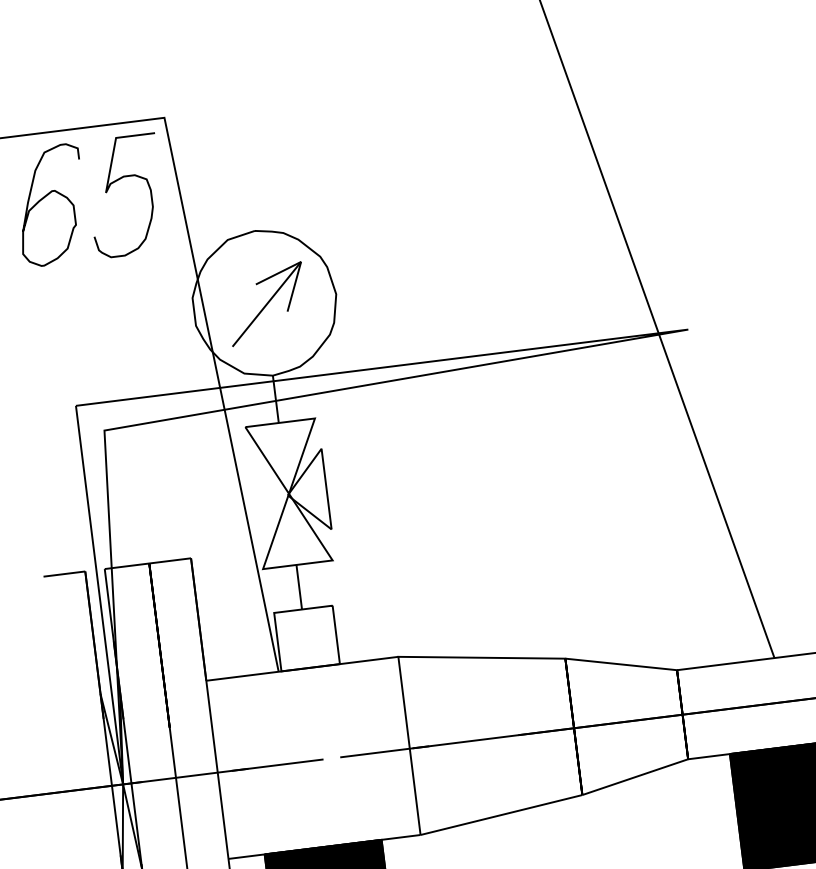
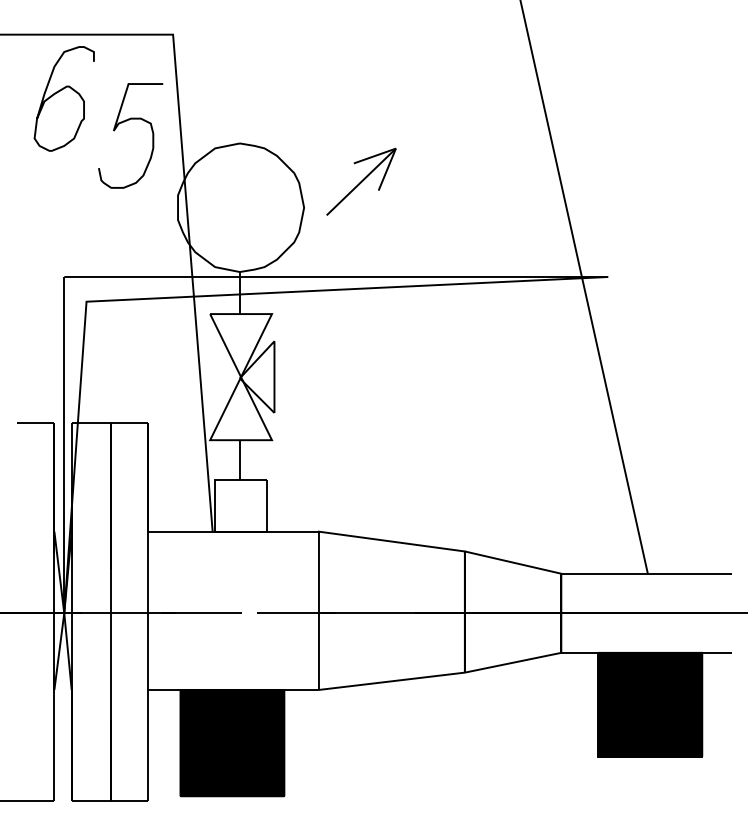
curve: (116, 181) -> (124, 122), moved
part: (266, 303) -> (361, 181), moved

